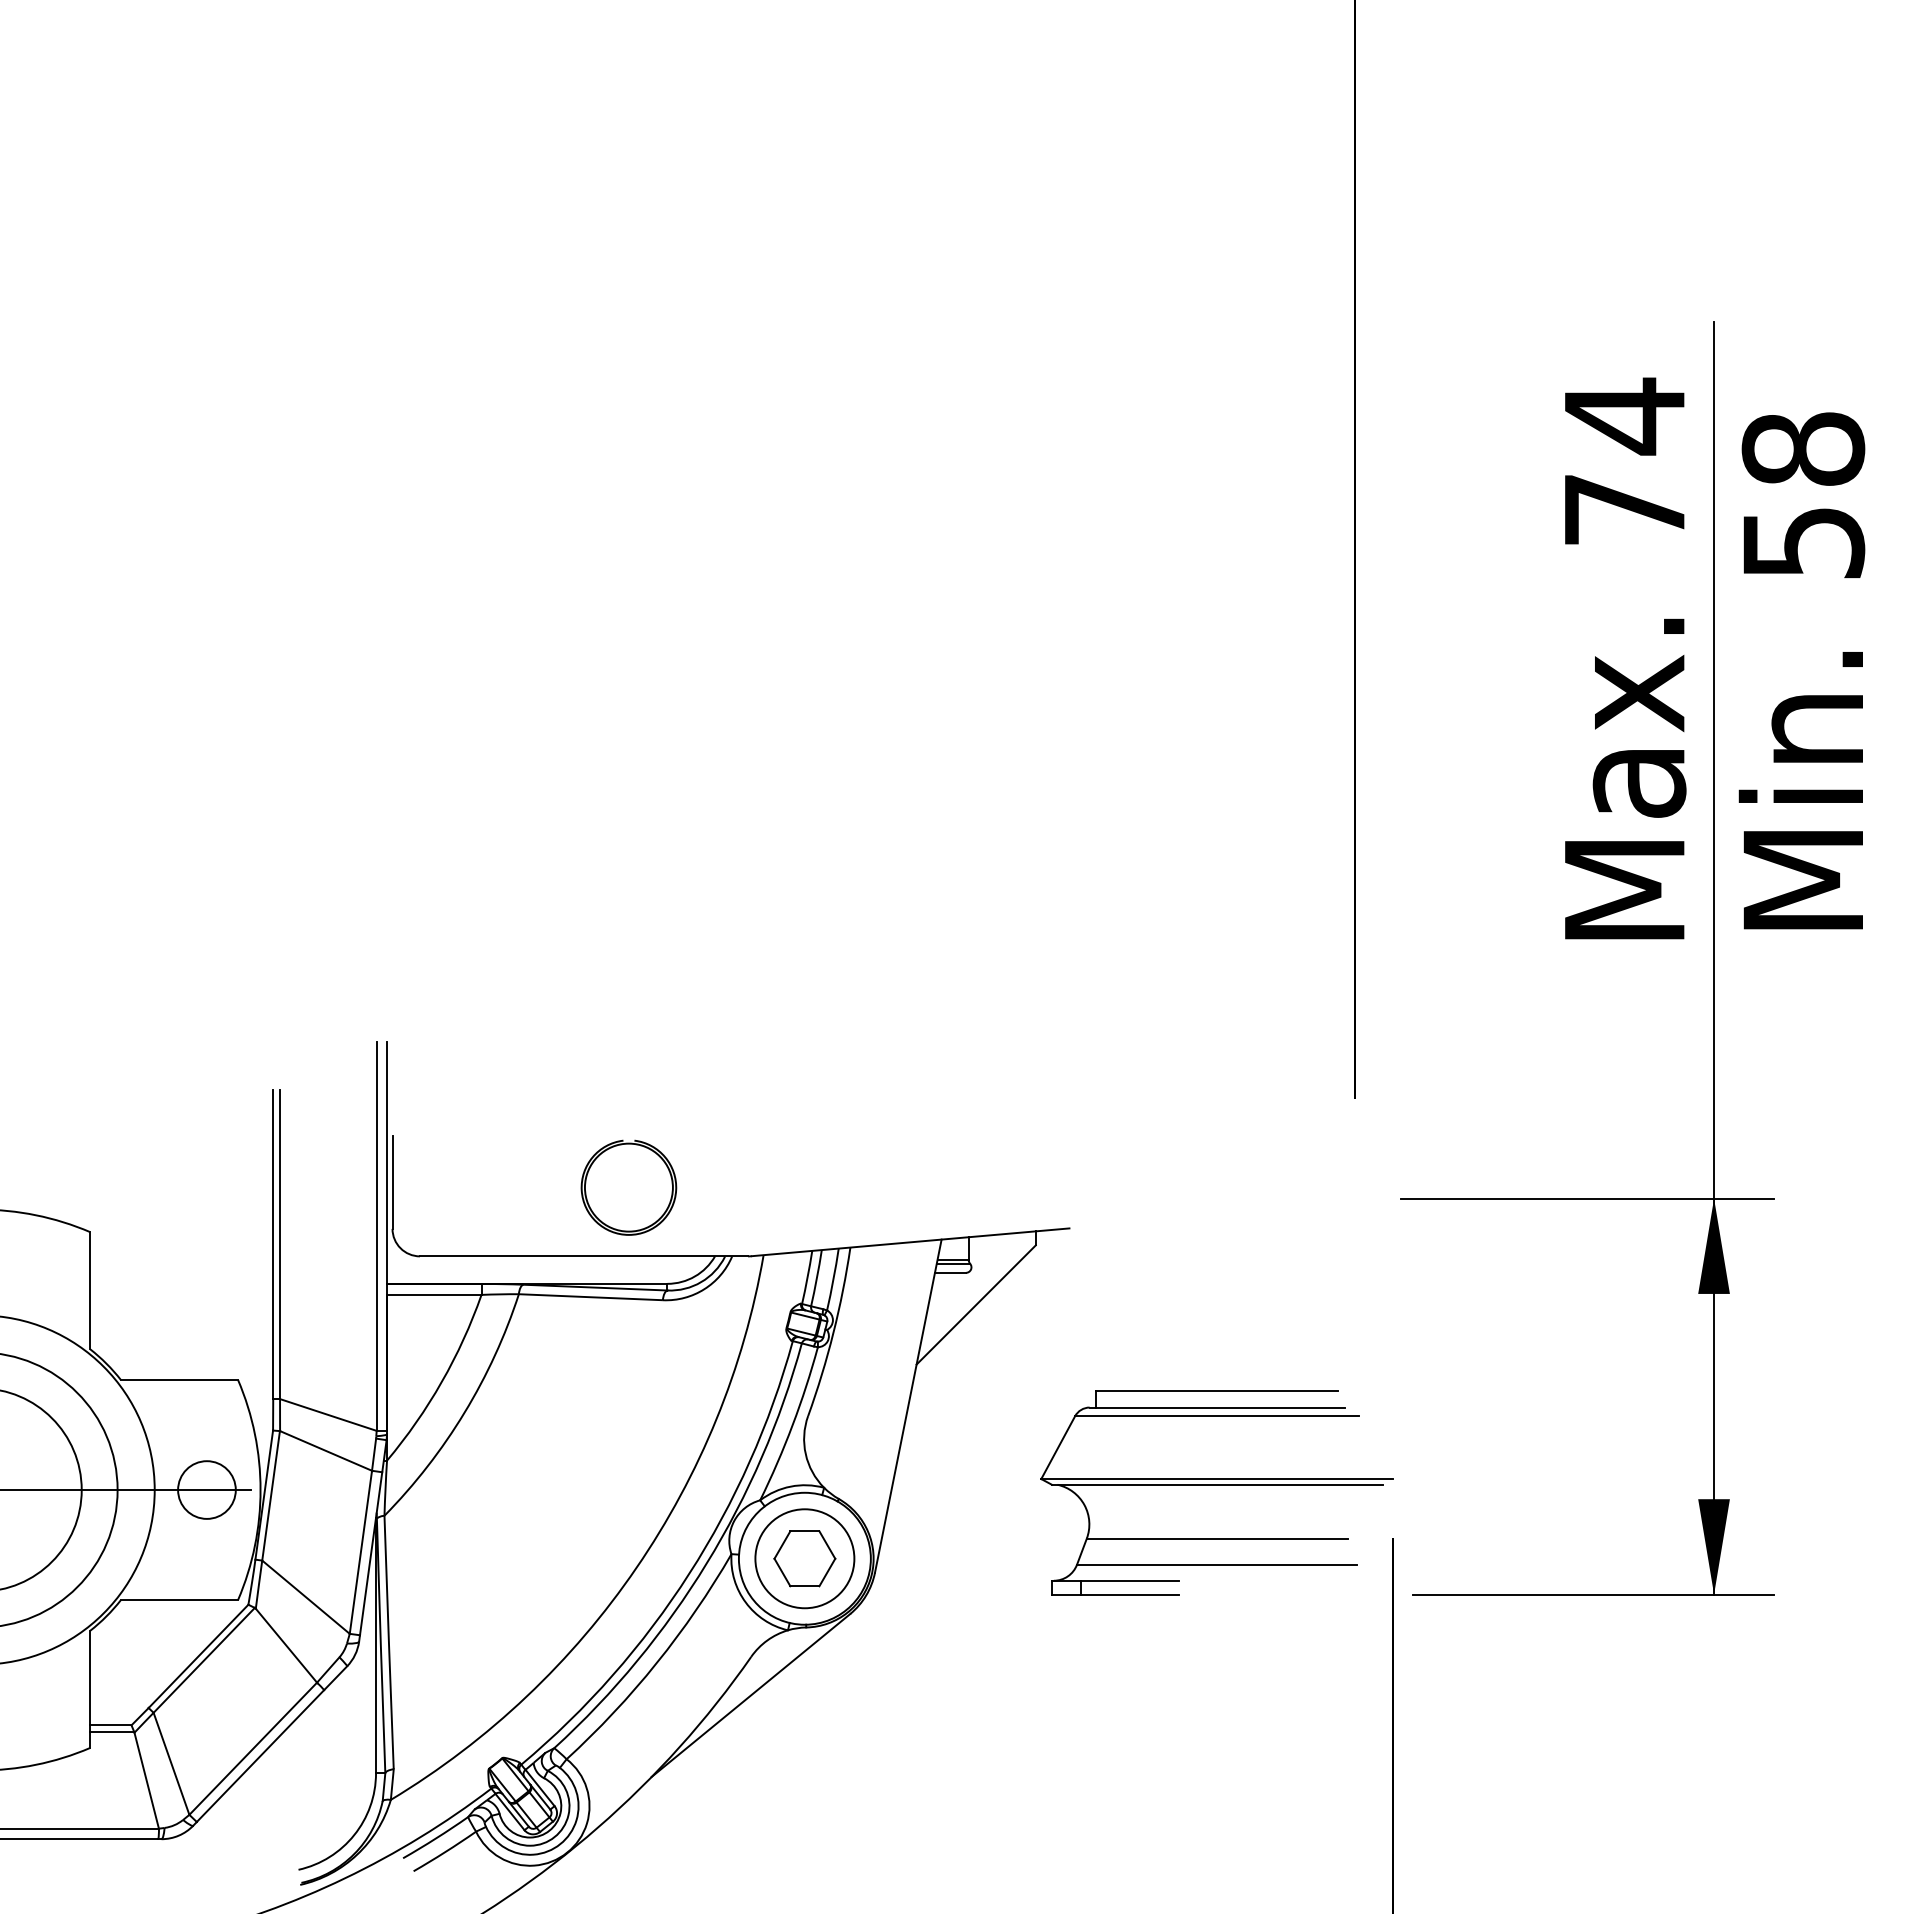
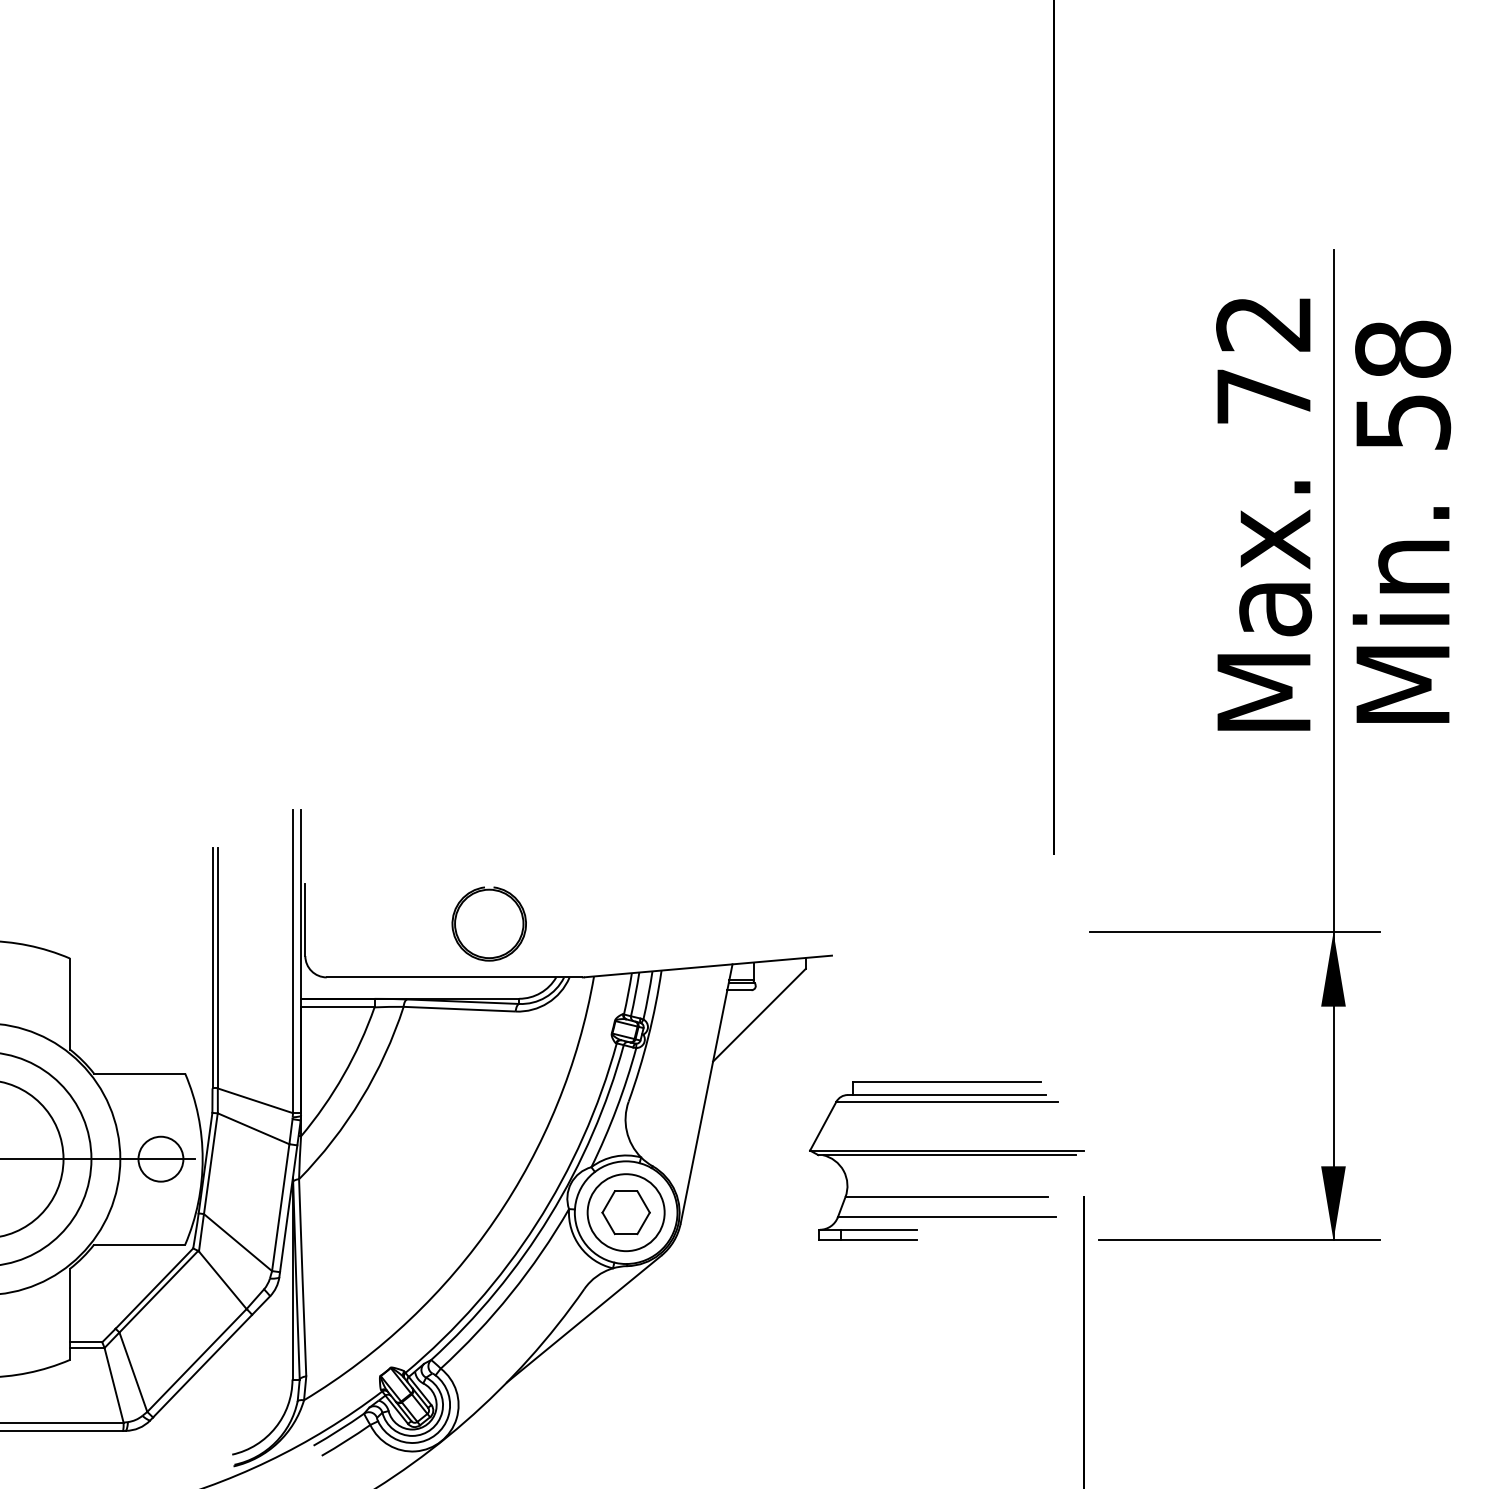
text: (1623, 416) -> (1263, 323), 74 -> 72

